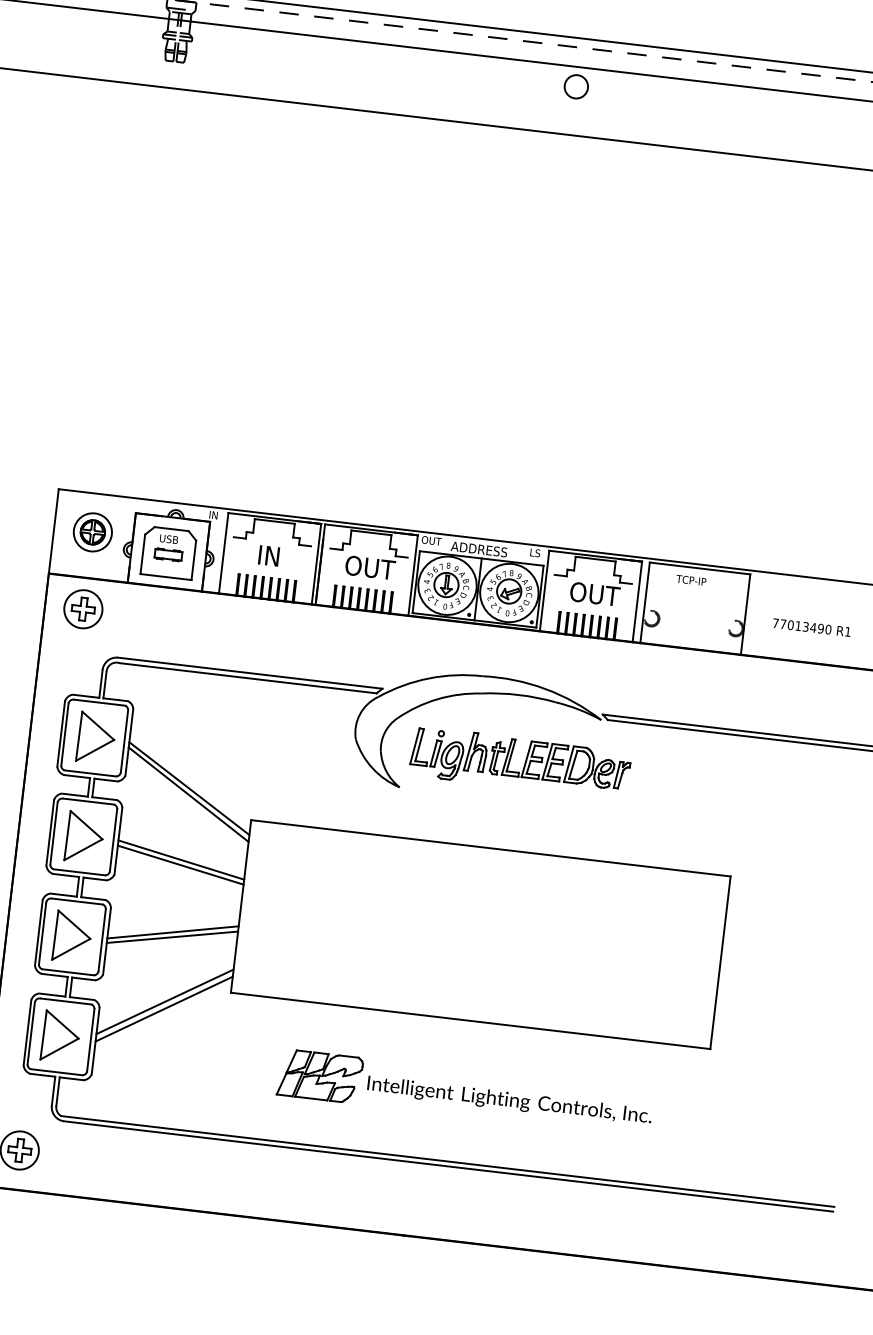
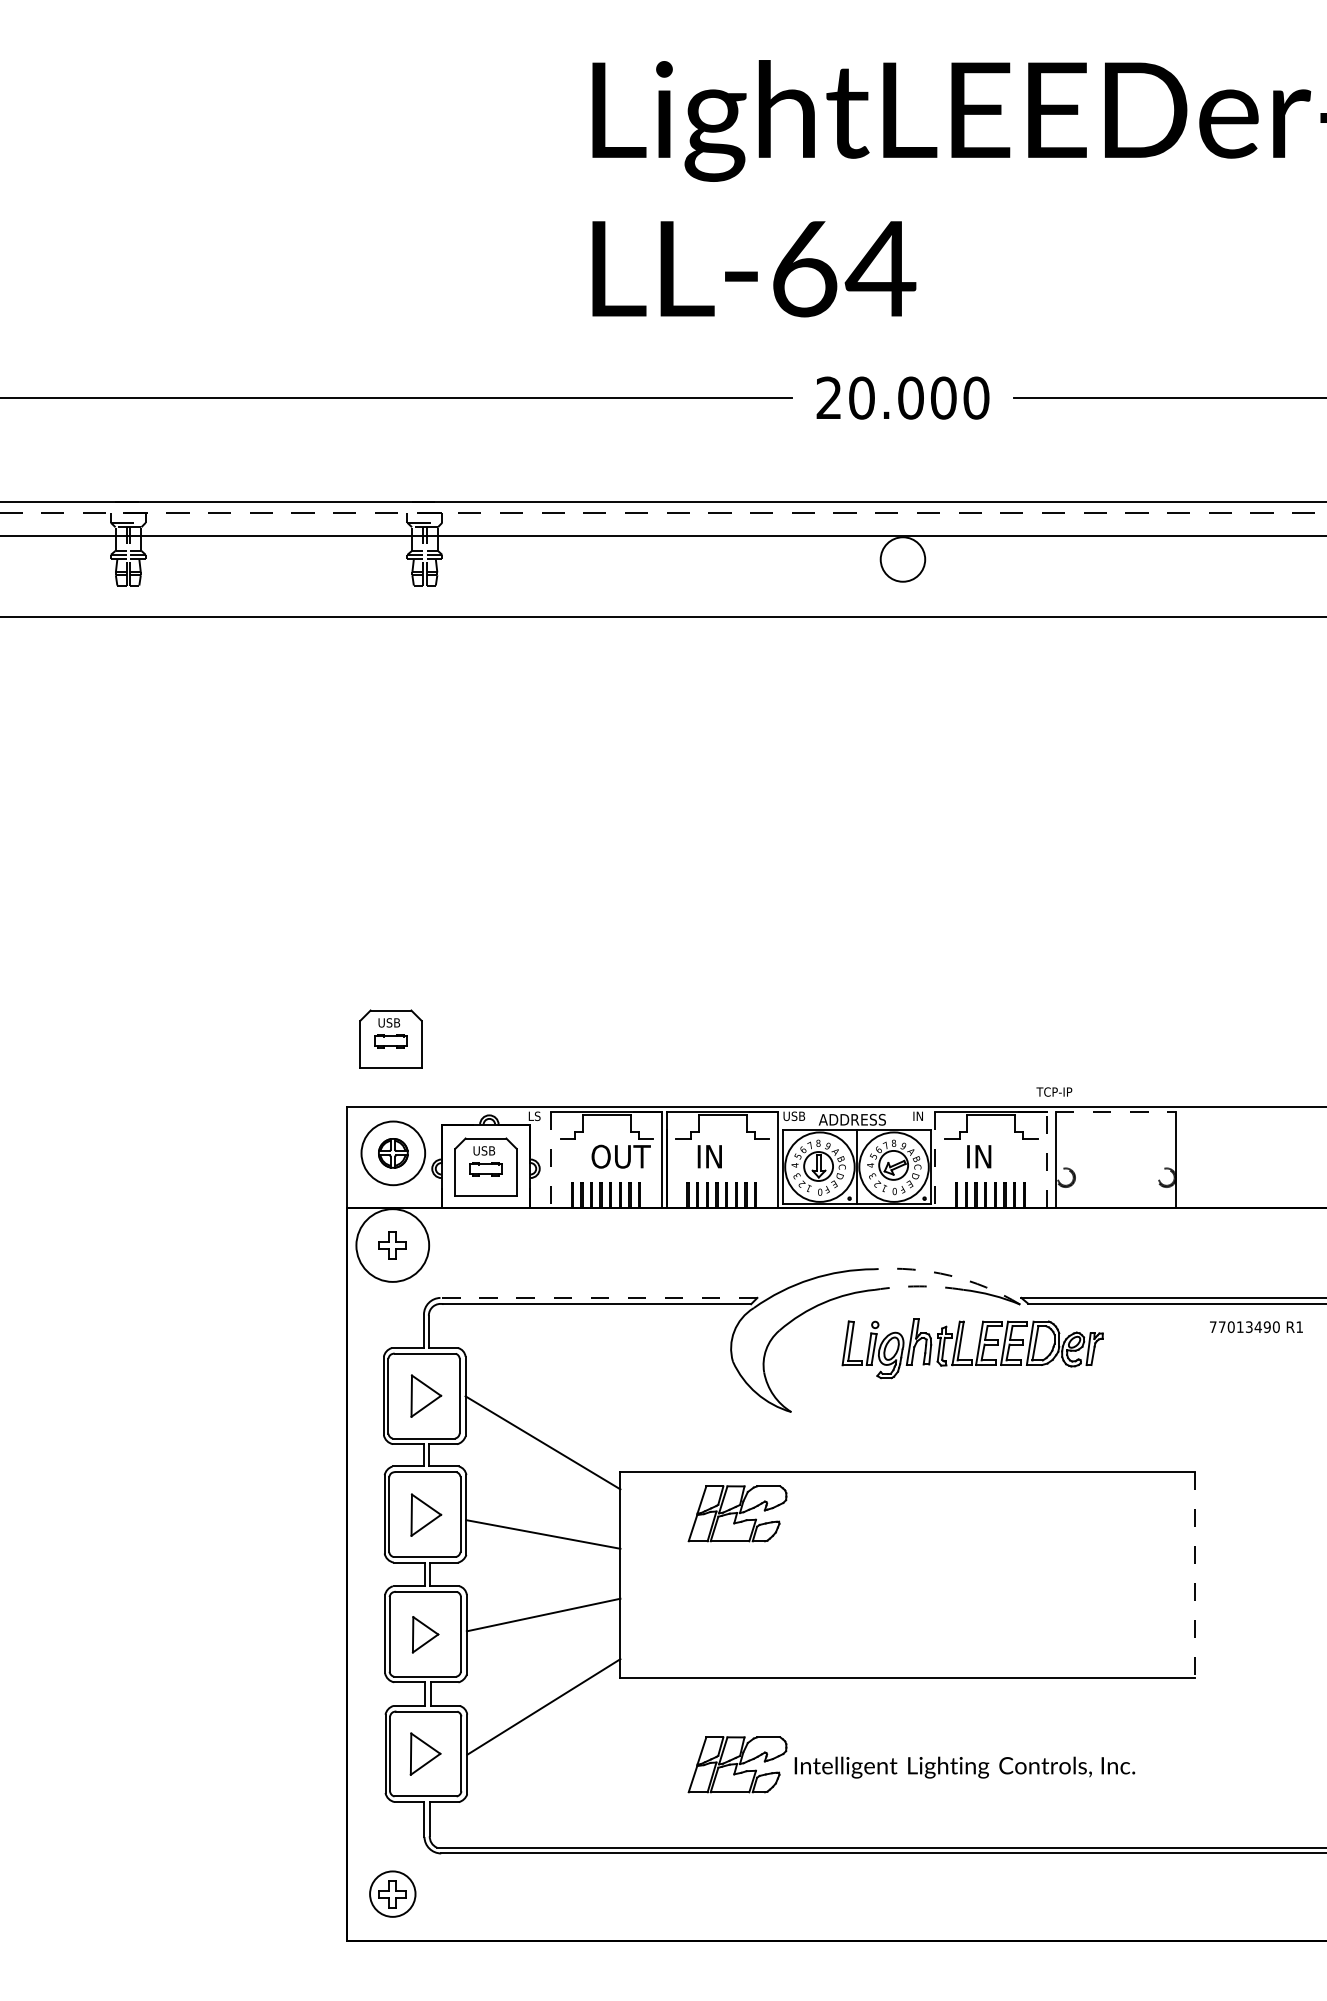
circle: (575, 86) -> (902, 559), size x1.6
part: (101, 436) -> (390, 1038), added
text: (215, 515) -> (535, 1116), IN -> LS
circle: (93, 532) -> (393, 1153), size x1.4
text: (431, 540) -> (794, 1115), OUT -> USB
text: (535, 552) -> (919, 1115), LS -> IN
line: (223, 553) -> (550, 1160), solid -> dashed
text: (282, 557) -> (620, 1156), IN -> OUT
text: (369, 567) -> (725, 1156), OUT -> IN
line: (700, 568) -> (1116, 1111), solid -> dashed
text: (691, 579) -> (1054, 1091), moved
line: (544, 591) -> (935, 1160), solid -> dashed
text: (595, 594) -> (995, 1156), OUT -> IN
line: (637, 601) -> (1046, 1159), solid -> dashed
circle: (83, 609) -> (392, 1245), size x1.6
text: (811, 627) -> (1256, 1326), moved
line: (249, 672) -> (598, 1297), solid -> dashed
arc: (545, 688) -> (949, 1275), solid -> dashed
arc: (518, 695) -> (919, 1286), solid -> dashed
part: (96, 737) -> (426, 1395), size x0.7
part: (520, 762) -> (972, 1348), moved
line: (188, 794) -> (542, 1449), removed
part: (85, 837) -> (426, 1514), size x0.7
line: (181, 859) -> (543, 1527), removed
part: (344, 866) -> (737, 1513), added
line: (172, 936) -> (543, 1620), removed
part: (72, 937) -> (425, 1634), size x0.6
line: (720, 963) -> (1194, 1575), solid -> dashed
line: (164, 1001) -> (543, 1697), removed
part: (60, 1036) -> (425, 1753), size x0.7

